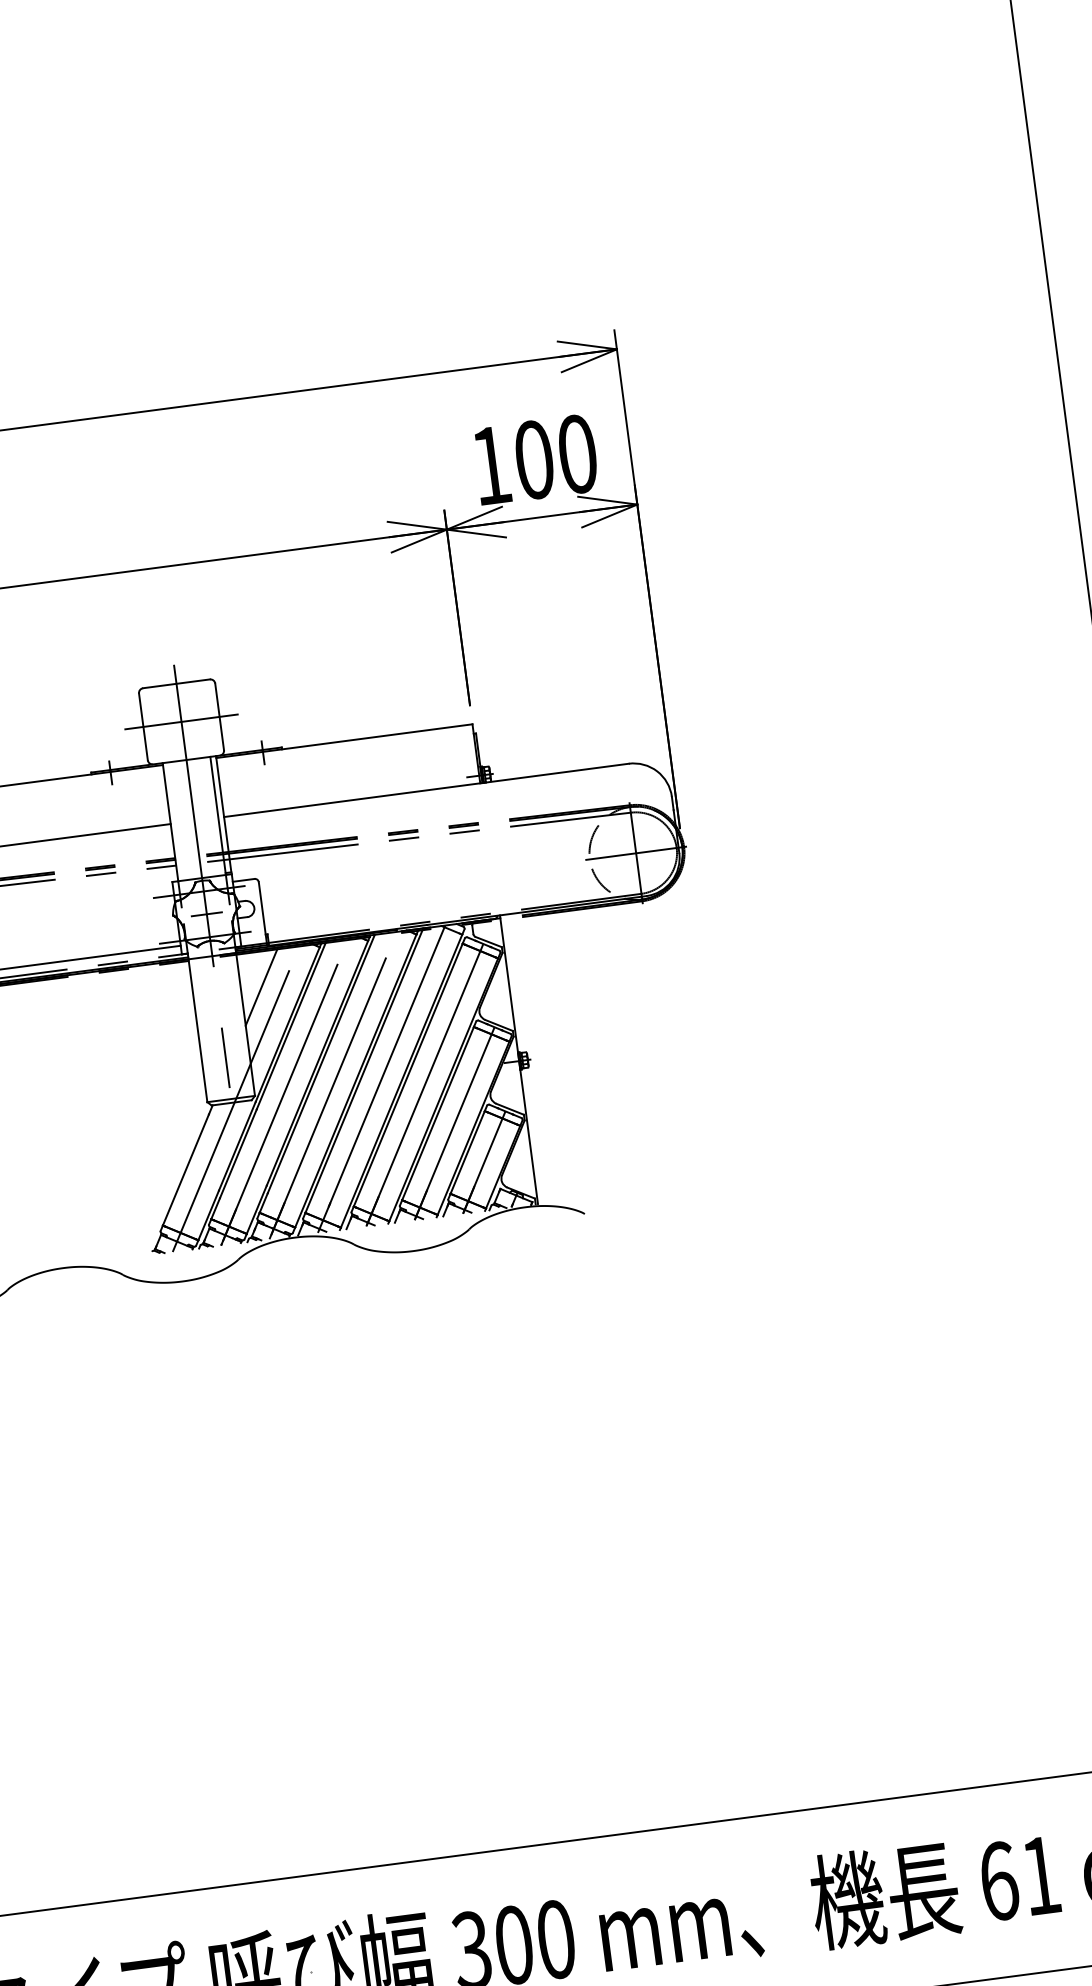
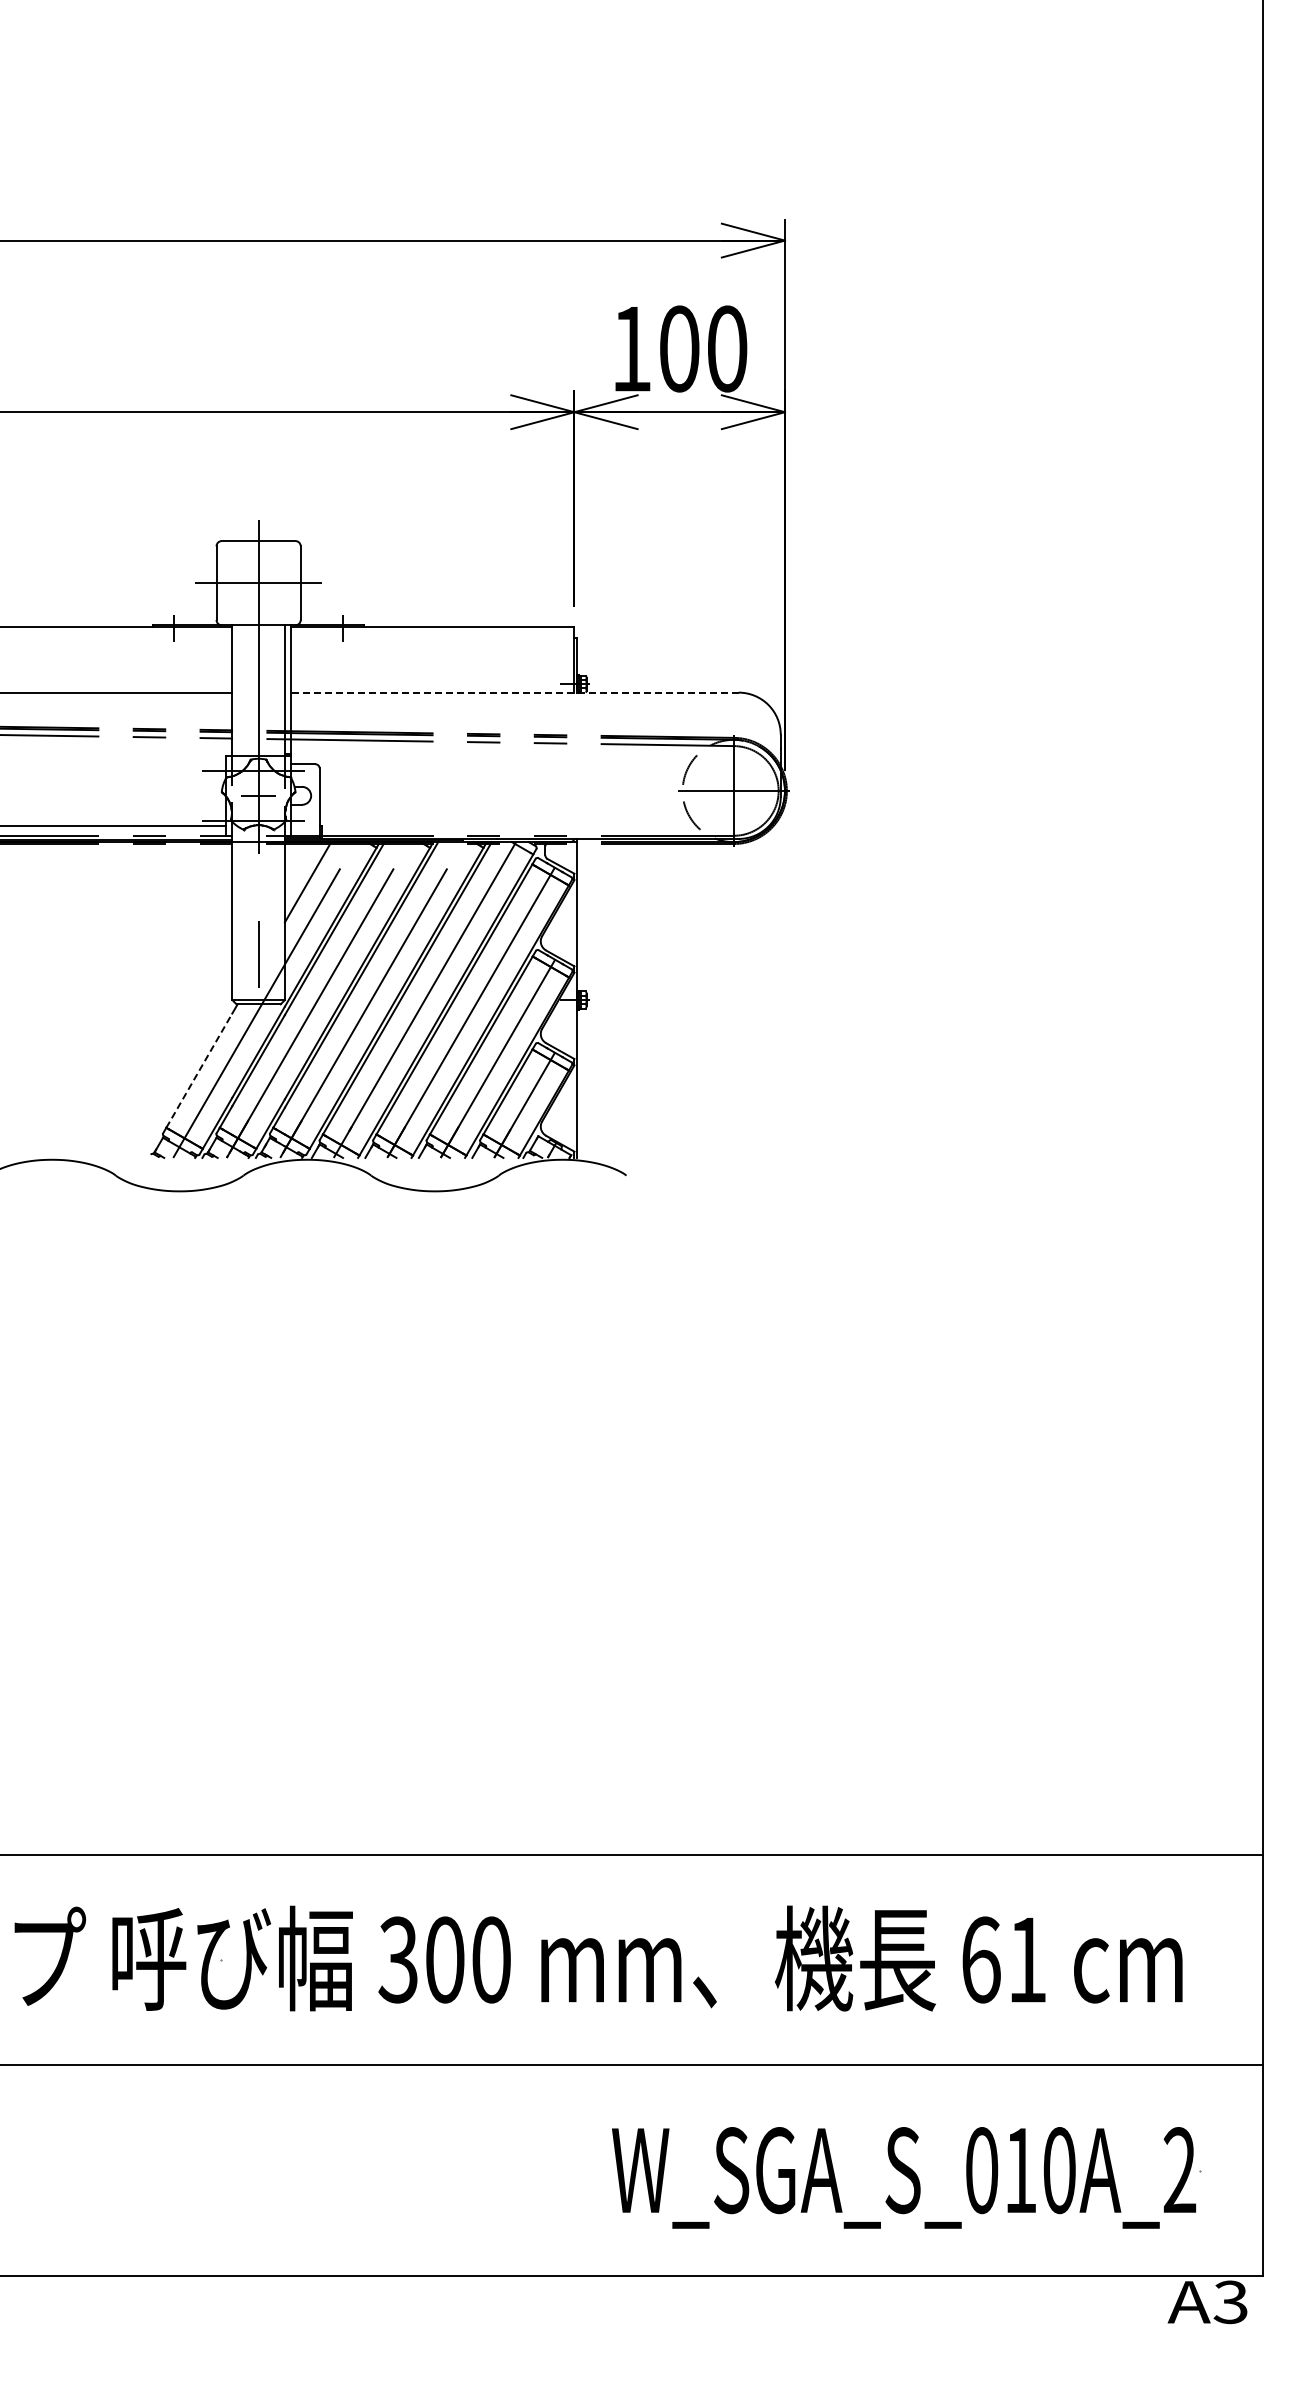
line: (426, 790) -> (514, 692), solid -> dashed
line: (186, 1169) -> (199, 1070), solid -> dashed

